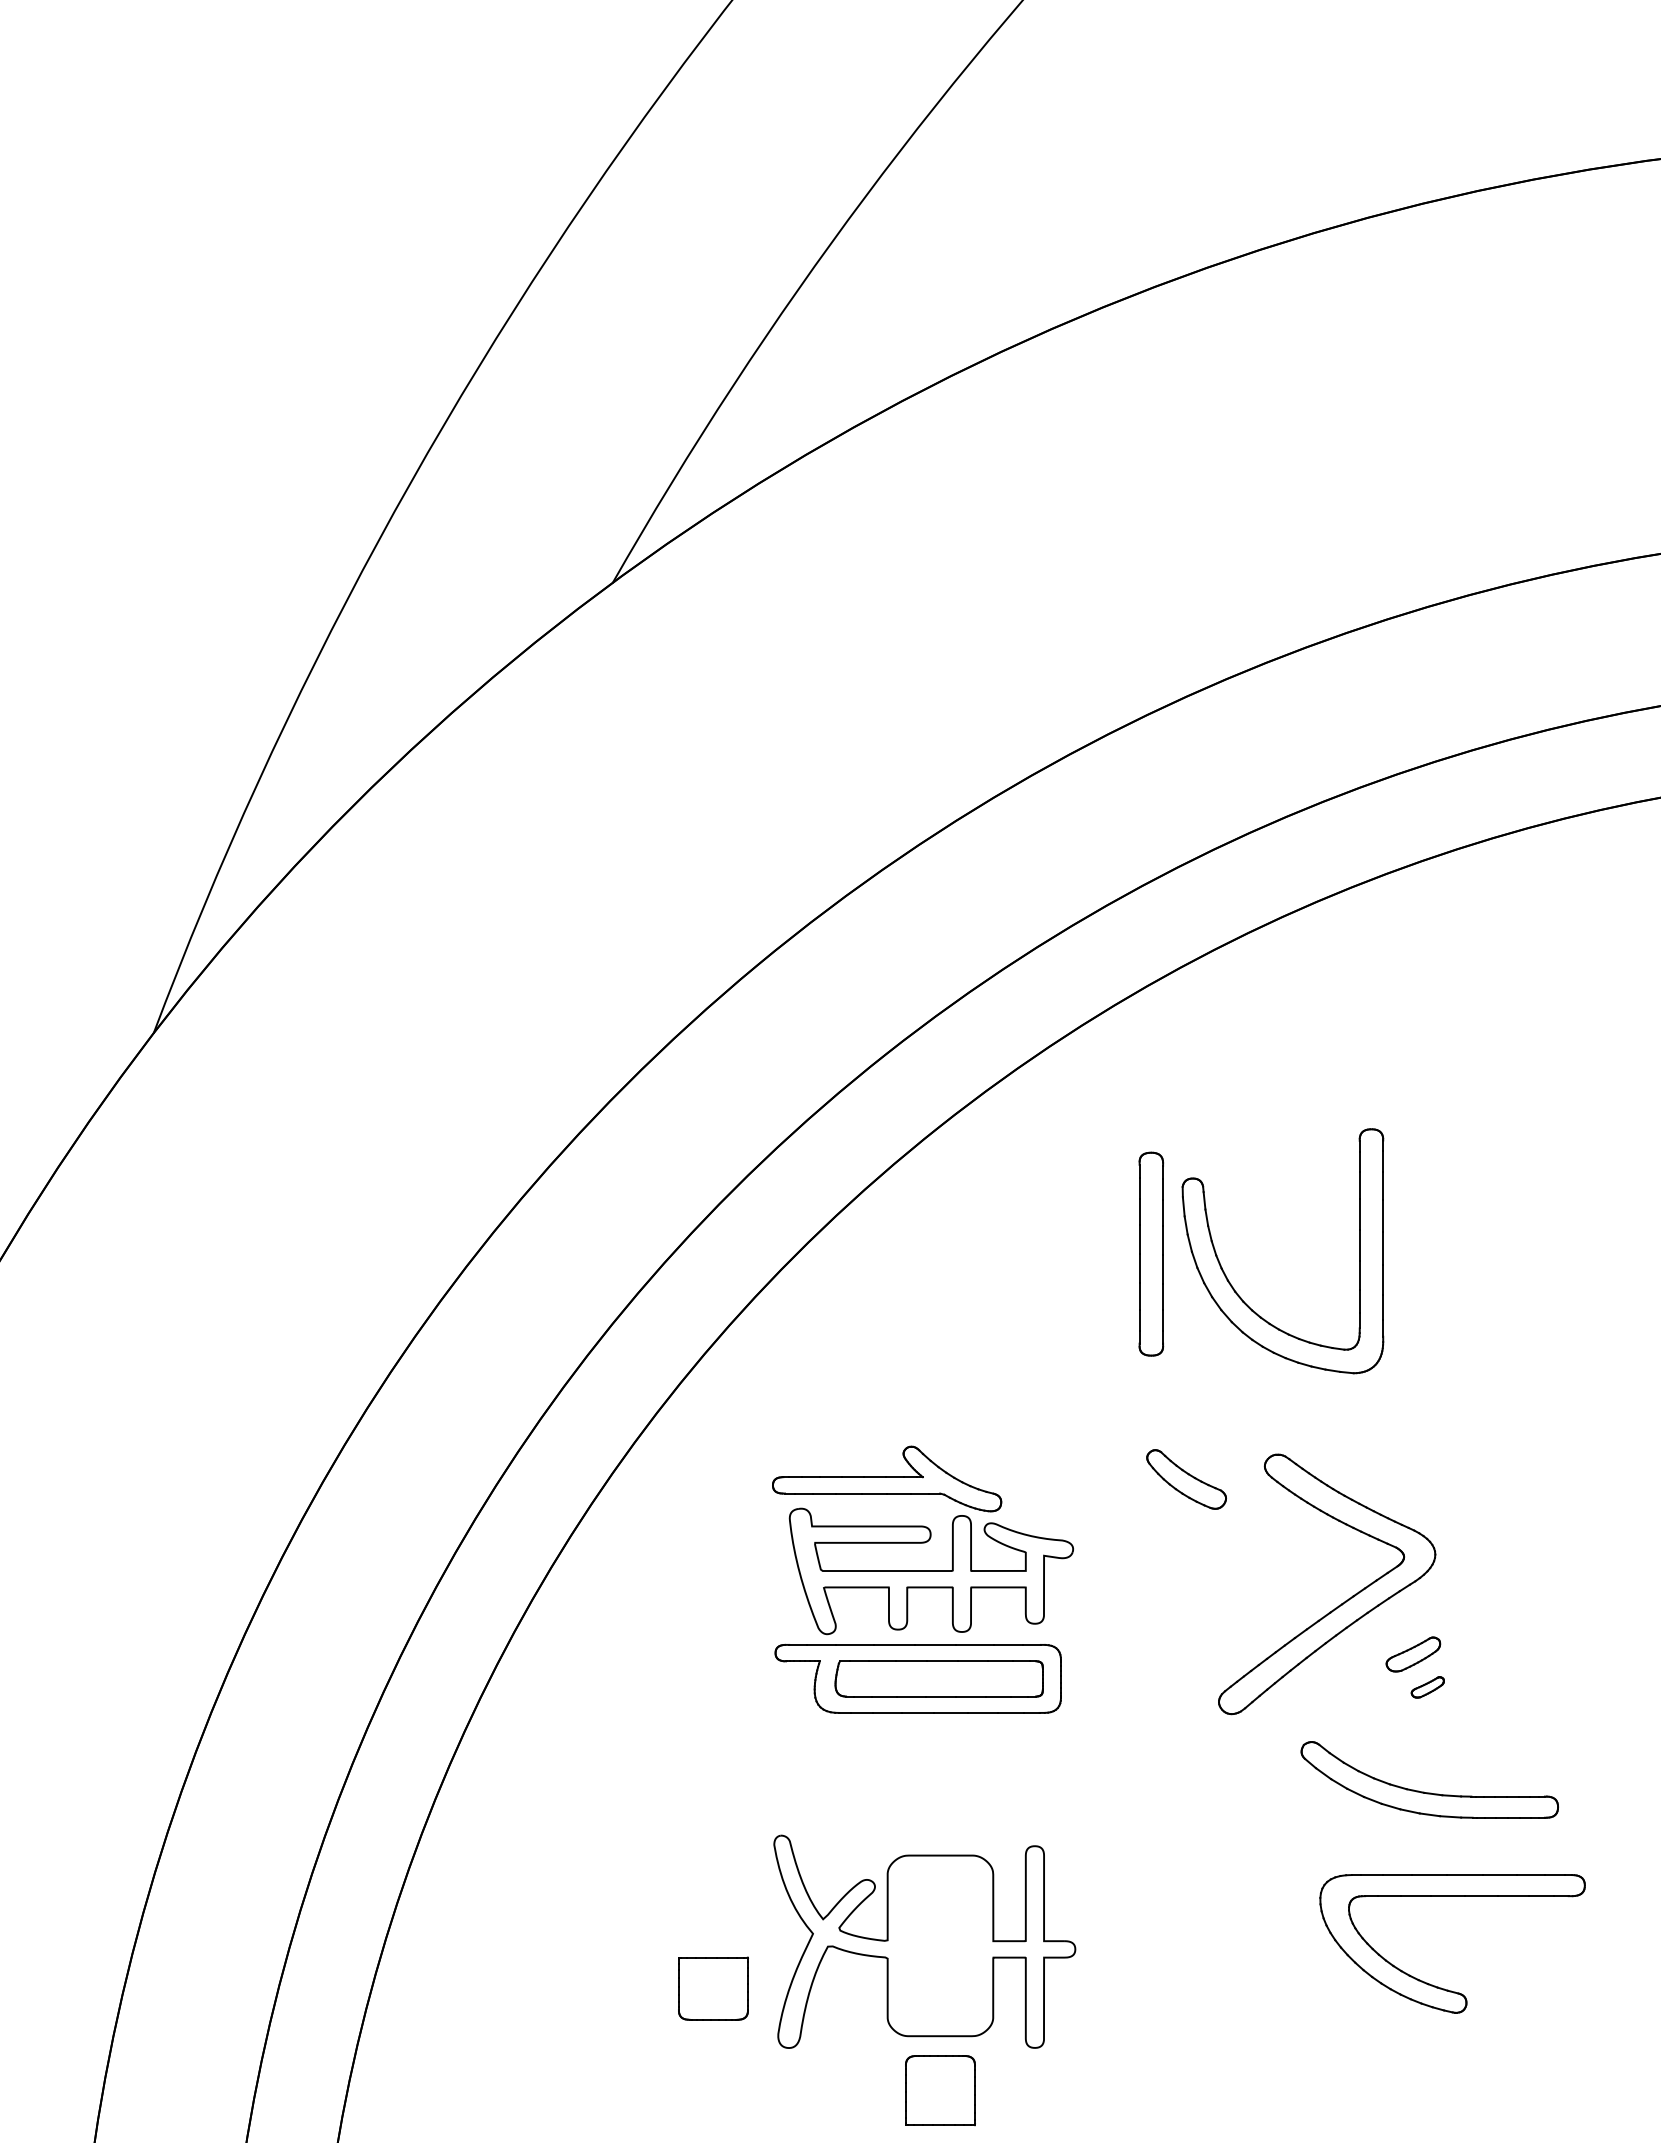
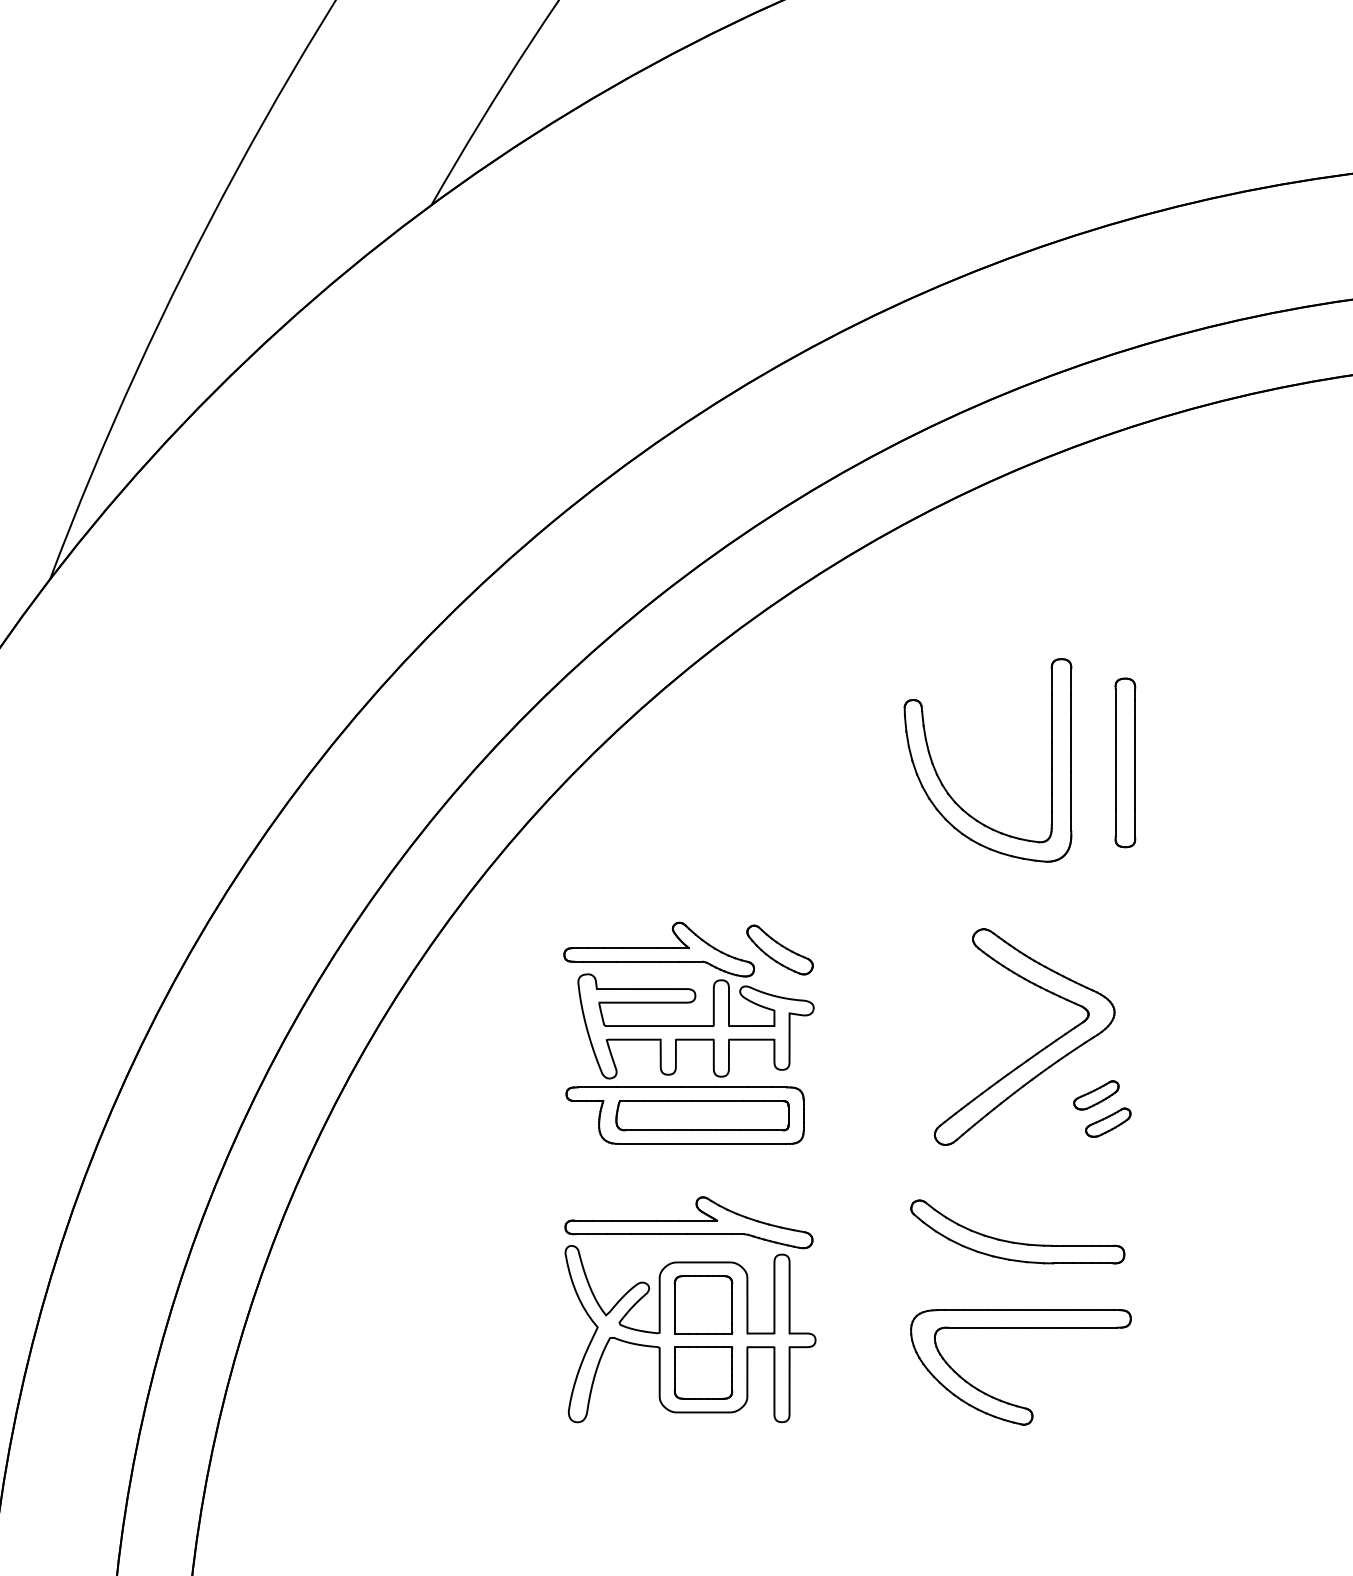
part: (1151, 1253) -> (1125, 762), moved
part: (1186, 1479) -> (779, 950), moved
part: (1427, 1687) -> (1108, 1122), size x1.67
part: (1424, 1791) -> (1013, 1241), moved
part: (922, 1807) -> (688, 1222), added
part: (1438, 1986) -> (1009, 1402), moved
part: (713, 1988) -> (703, 1372), moved
part: (940, 2090) -> (703, 1304), moved

